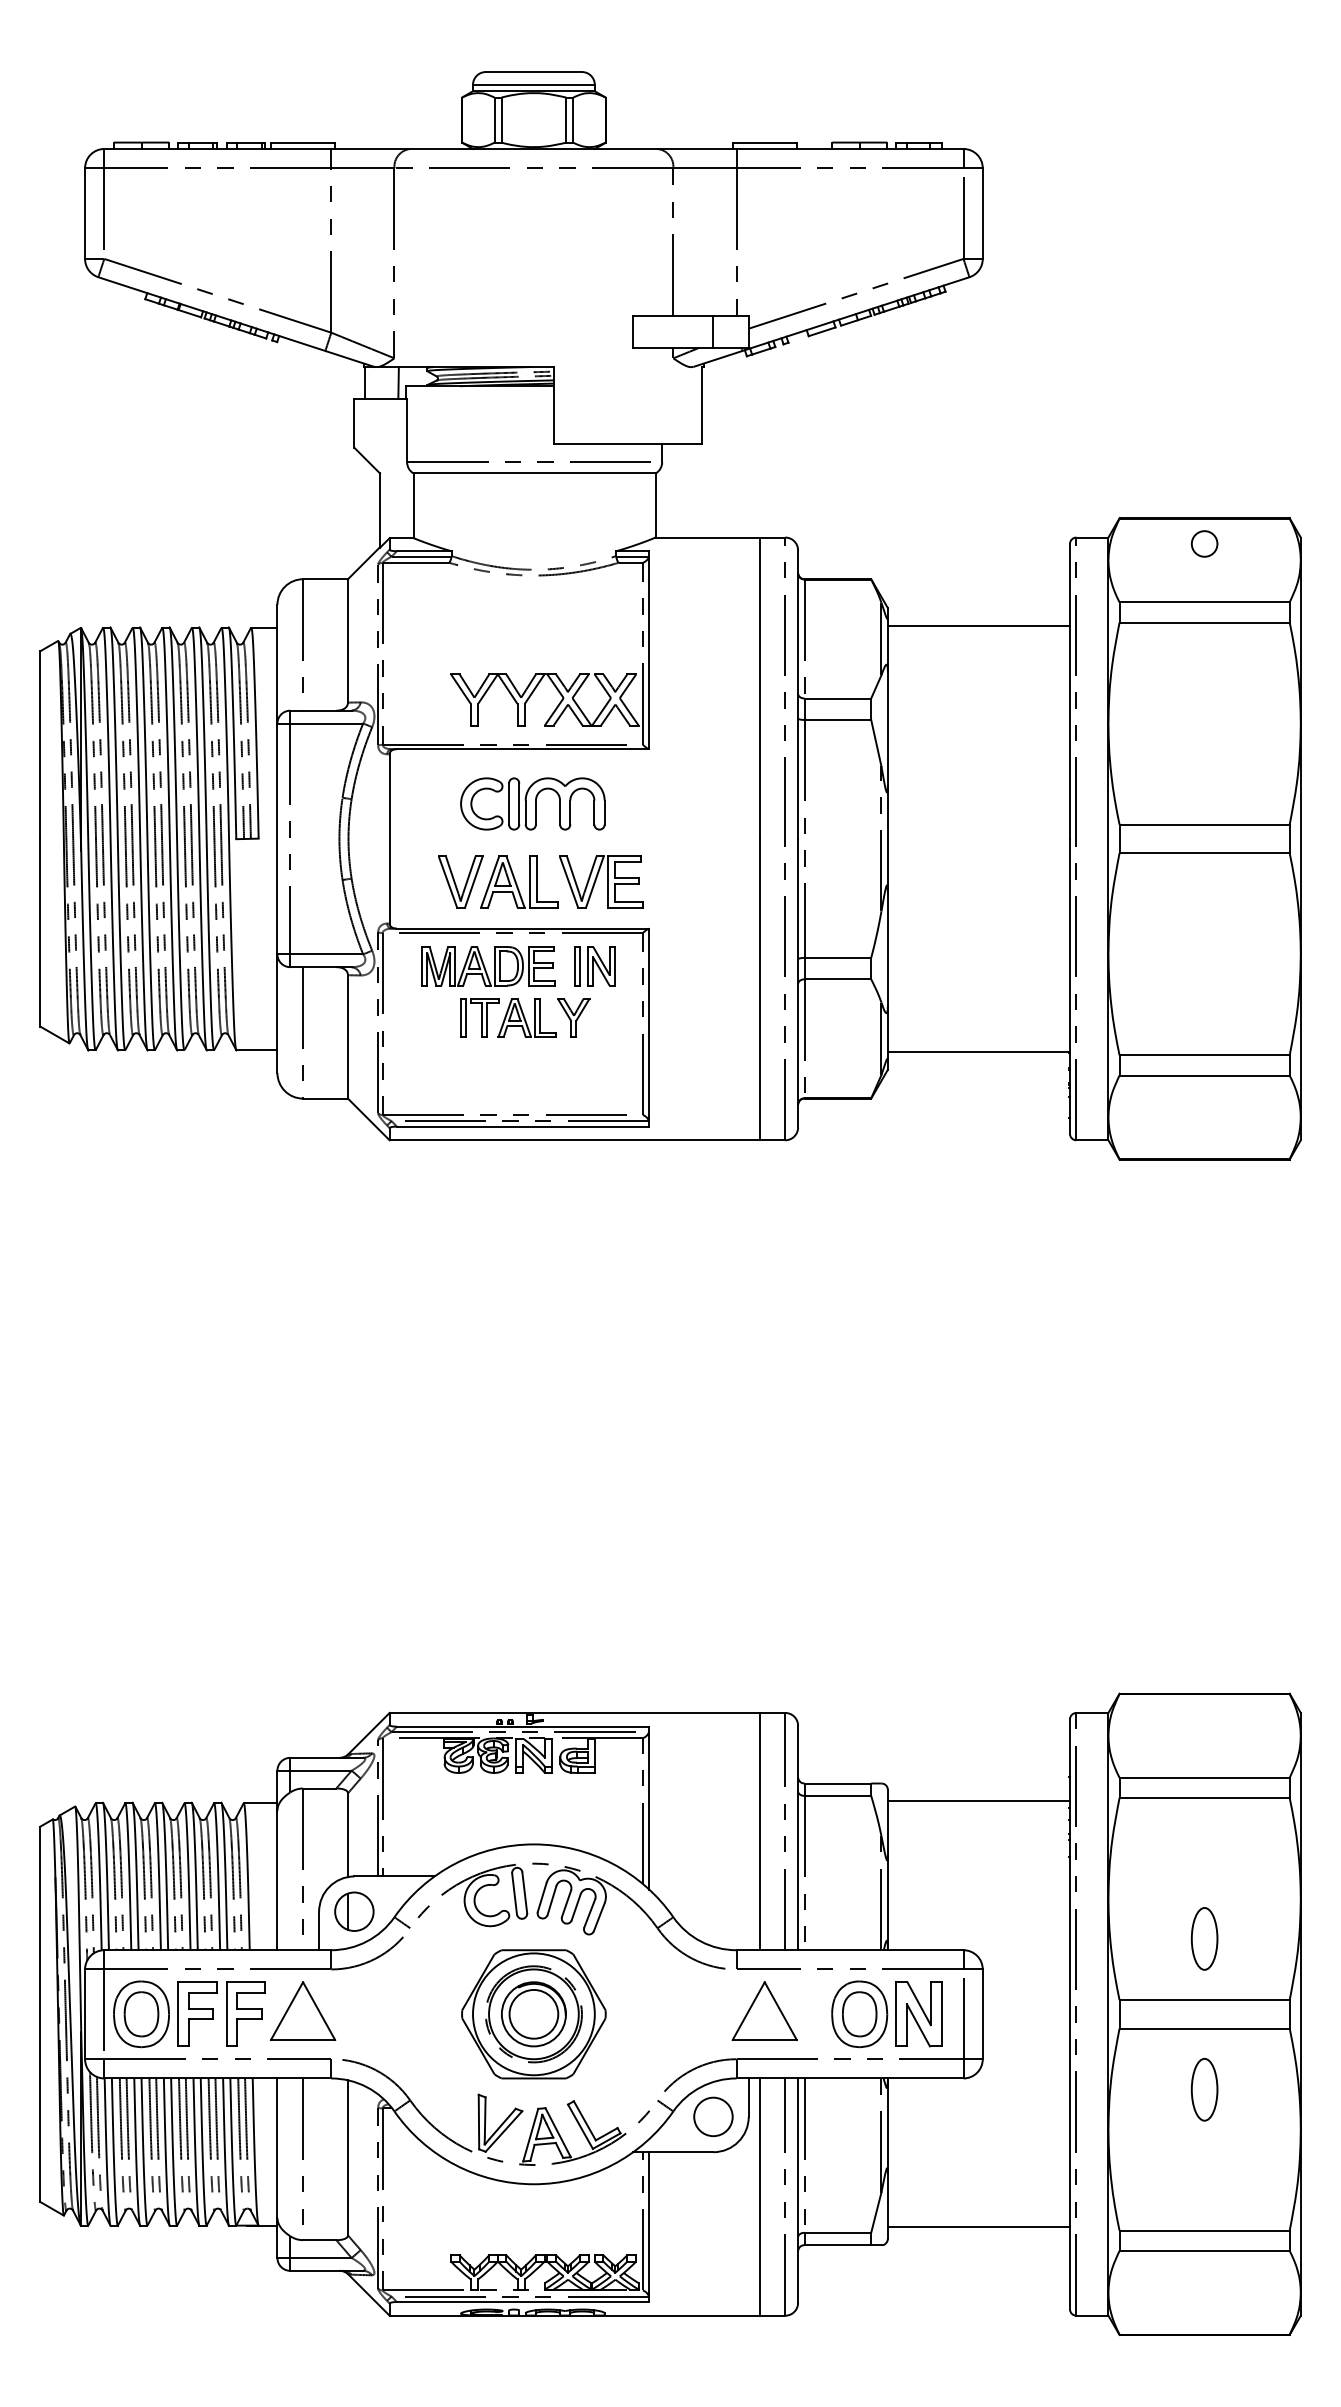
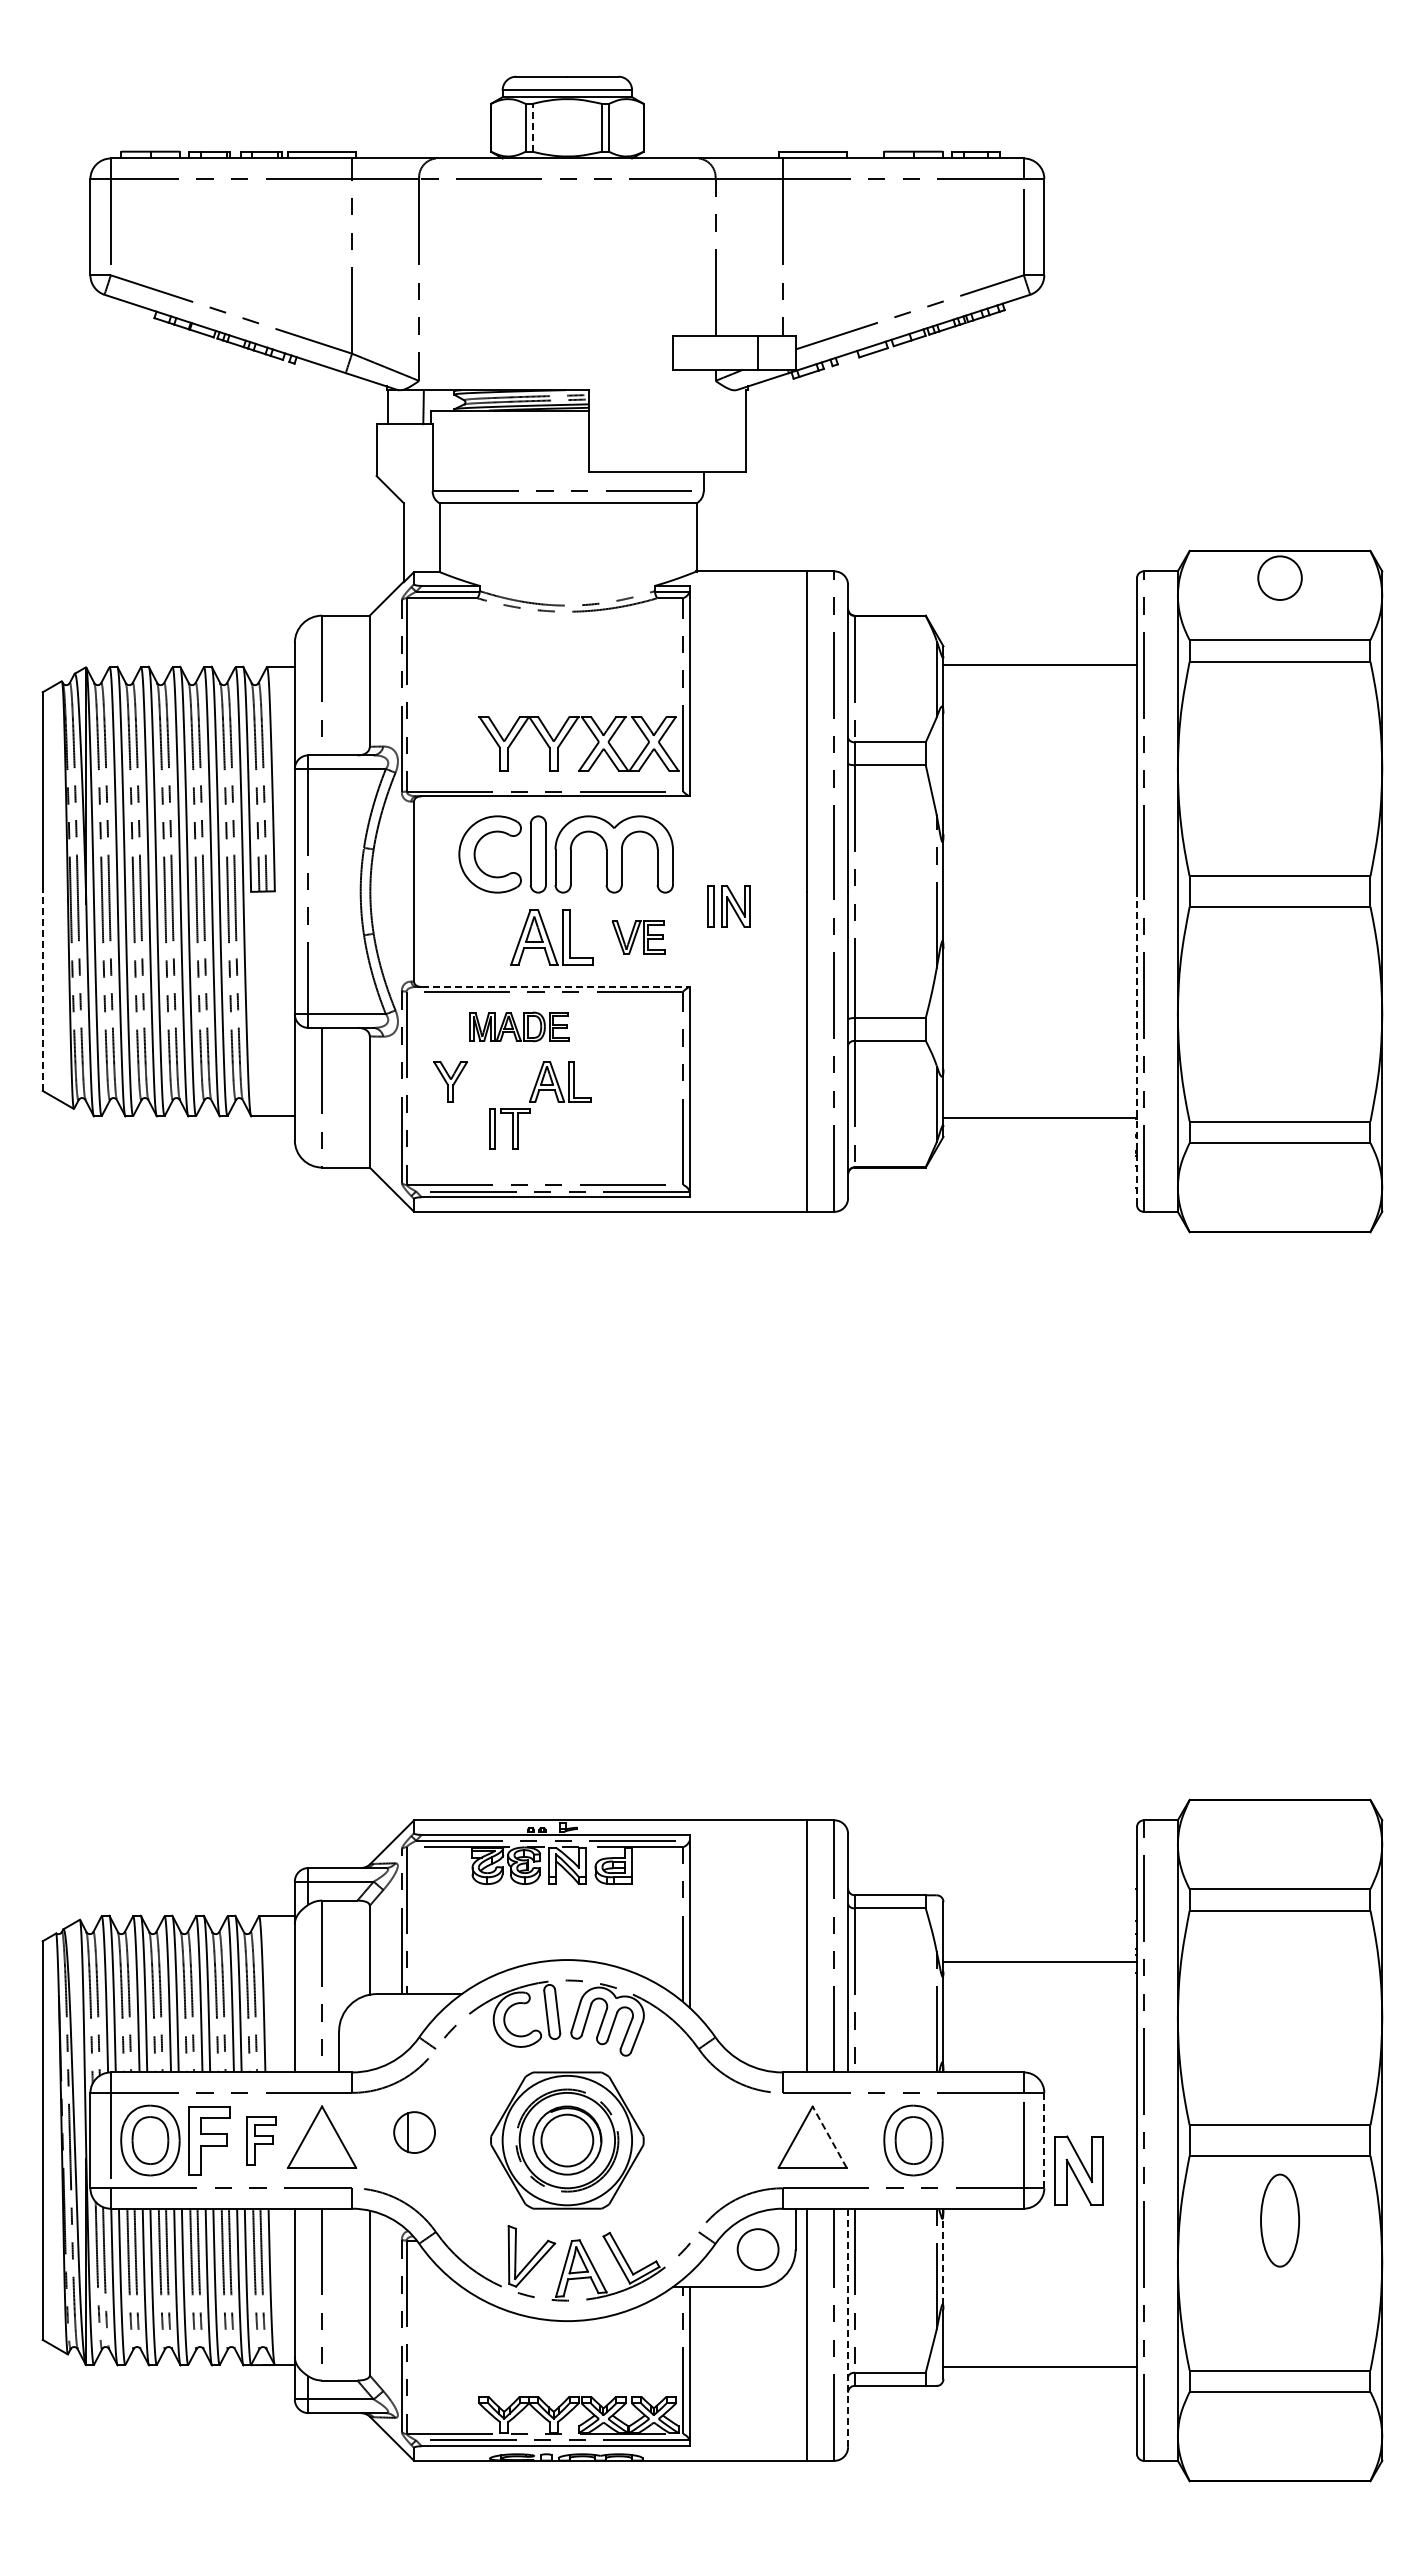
line: (502, 119) -> (533, 127), solid -> dashed
circle: (1204, 543) -> (1279, 577), size x1.6
part: (533, 804) -> (566, 854), size x1.4
part: (460, 882) -> (489, 937), removed
part: (600, 882) -> (638, 937), size x0.6
line: (523, 929) -> (556, 987), solid -> dashed
line: (39, 932) -> (42, 991), solid -> dashed
part: (488, 965) -> (519, 1026), size x0.7
part: (594, 965) -> (728, 906), moved
line: (1069, 986) -> (1136, 1048), solid -> dashed
part: (479, 1017) -> (509, 1128), moved
part: (573, 1017) -> (450, 1081), moved
line: (978, 1801) -> (1039, 1962), moved
part: (354, 1911) -> (414, 2132), moved
part: (1204, 1938) -> (1279, 2060), removed
line: (780, 2010) -> (829, 2136), solid -> dashed
part: (246, 2014) -> (261, 2140), size x0.7
part: (918, 2014) -> (1078, 2170), moved
line: (982, 2014) -> (1044, 2140), solid -> dashed
part: (1204, 2089) -> (1279, 2220), size x1.4
line: (887, 2126) -> (943, 2259), solid -> dashed
line: (798, 2190) -> (848, 2327), solid -> dashed

